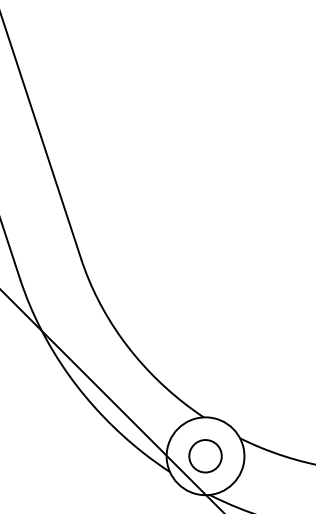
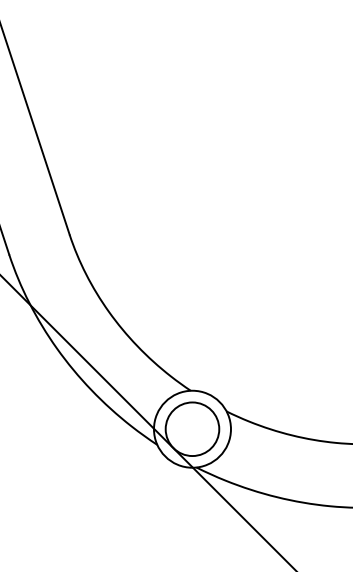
circle: (205, 456) -> (192, 429), size x1.67

